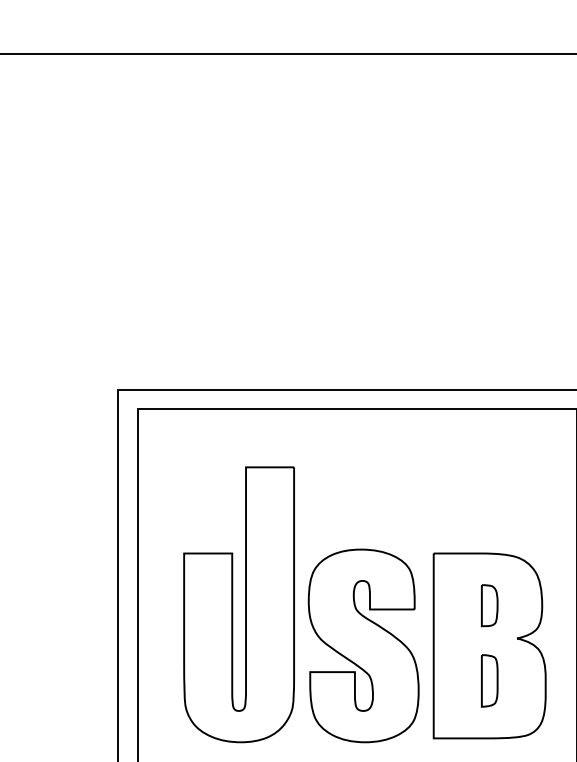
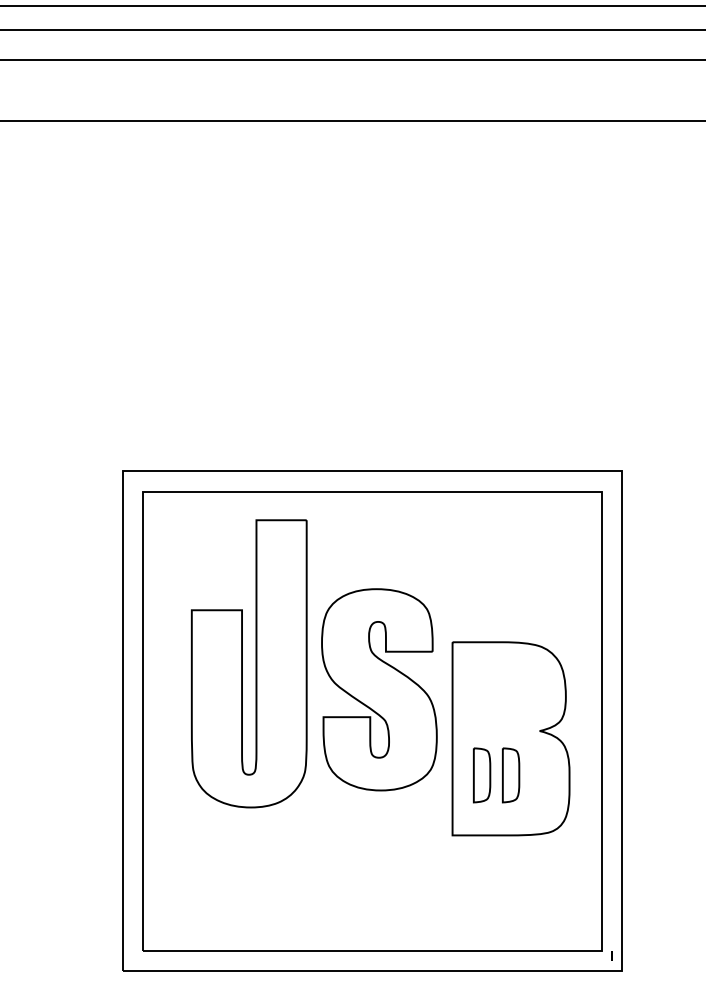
part: (238, 604) -> (248, 663), moved
part: (490, 605) -> (511, 696), removed
part: (363, 645) -> (379, 689), moved
part: (462, 681) -> (482, 775), added

